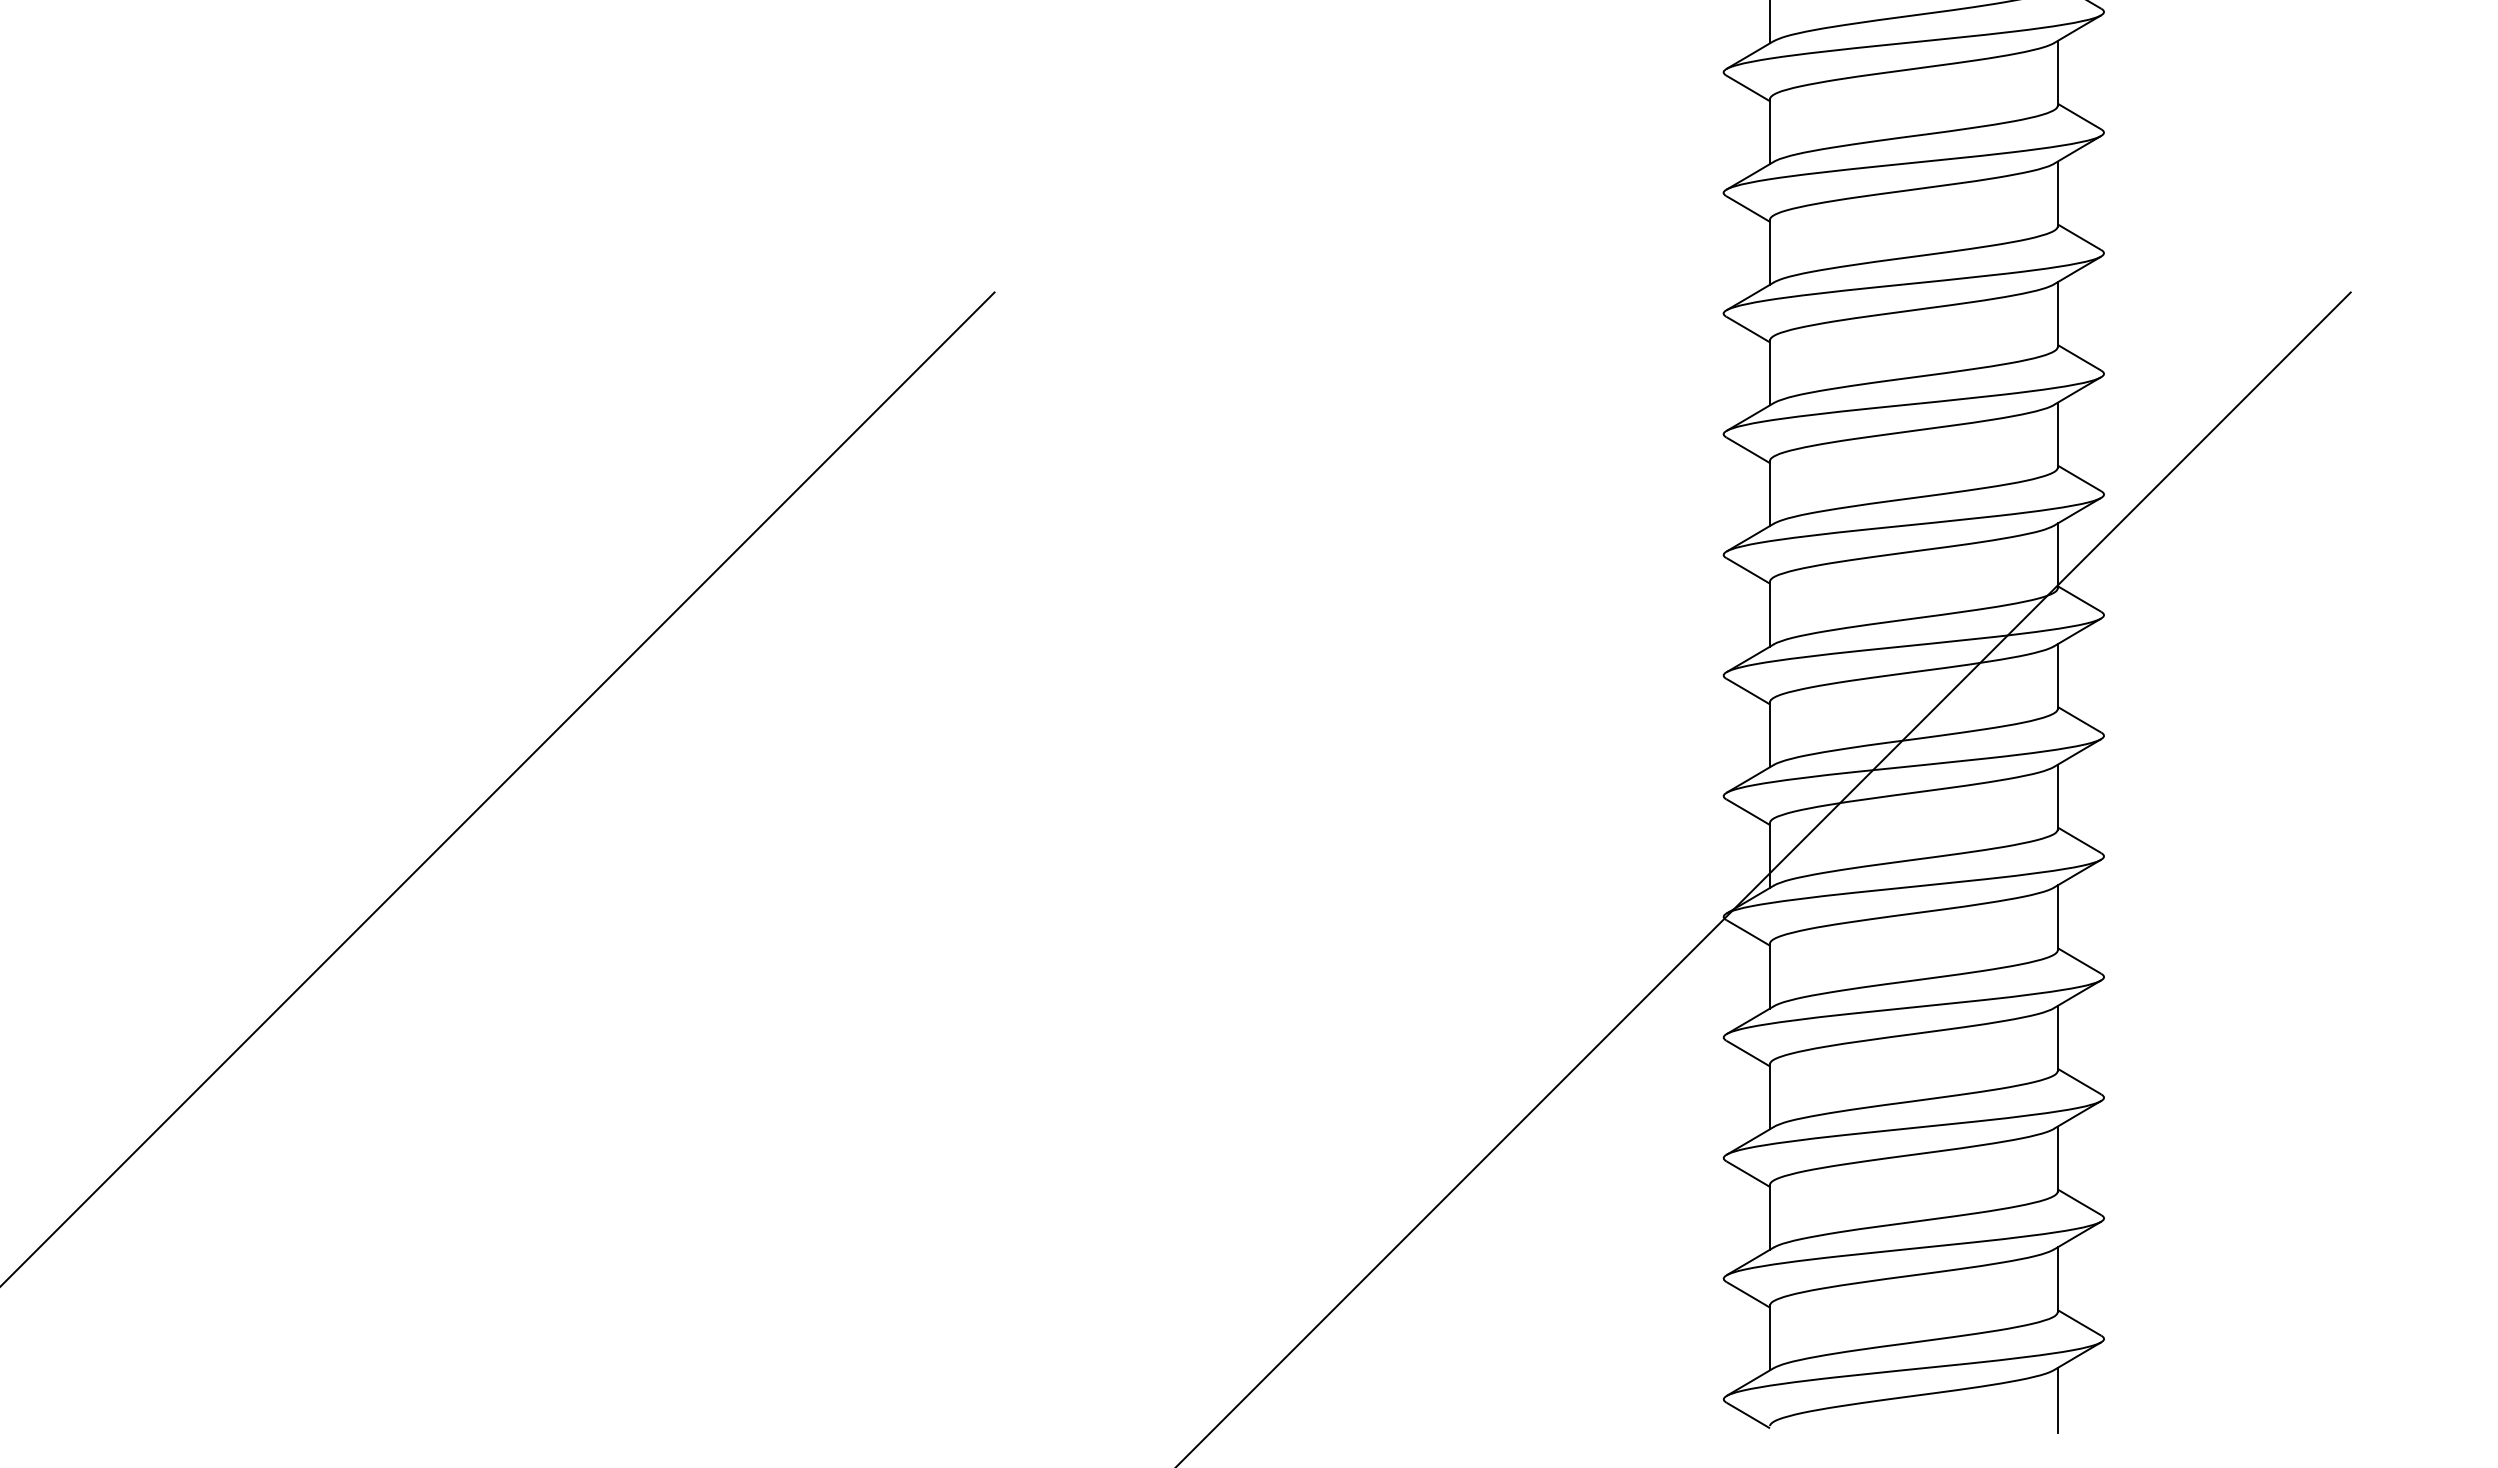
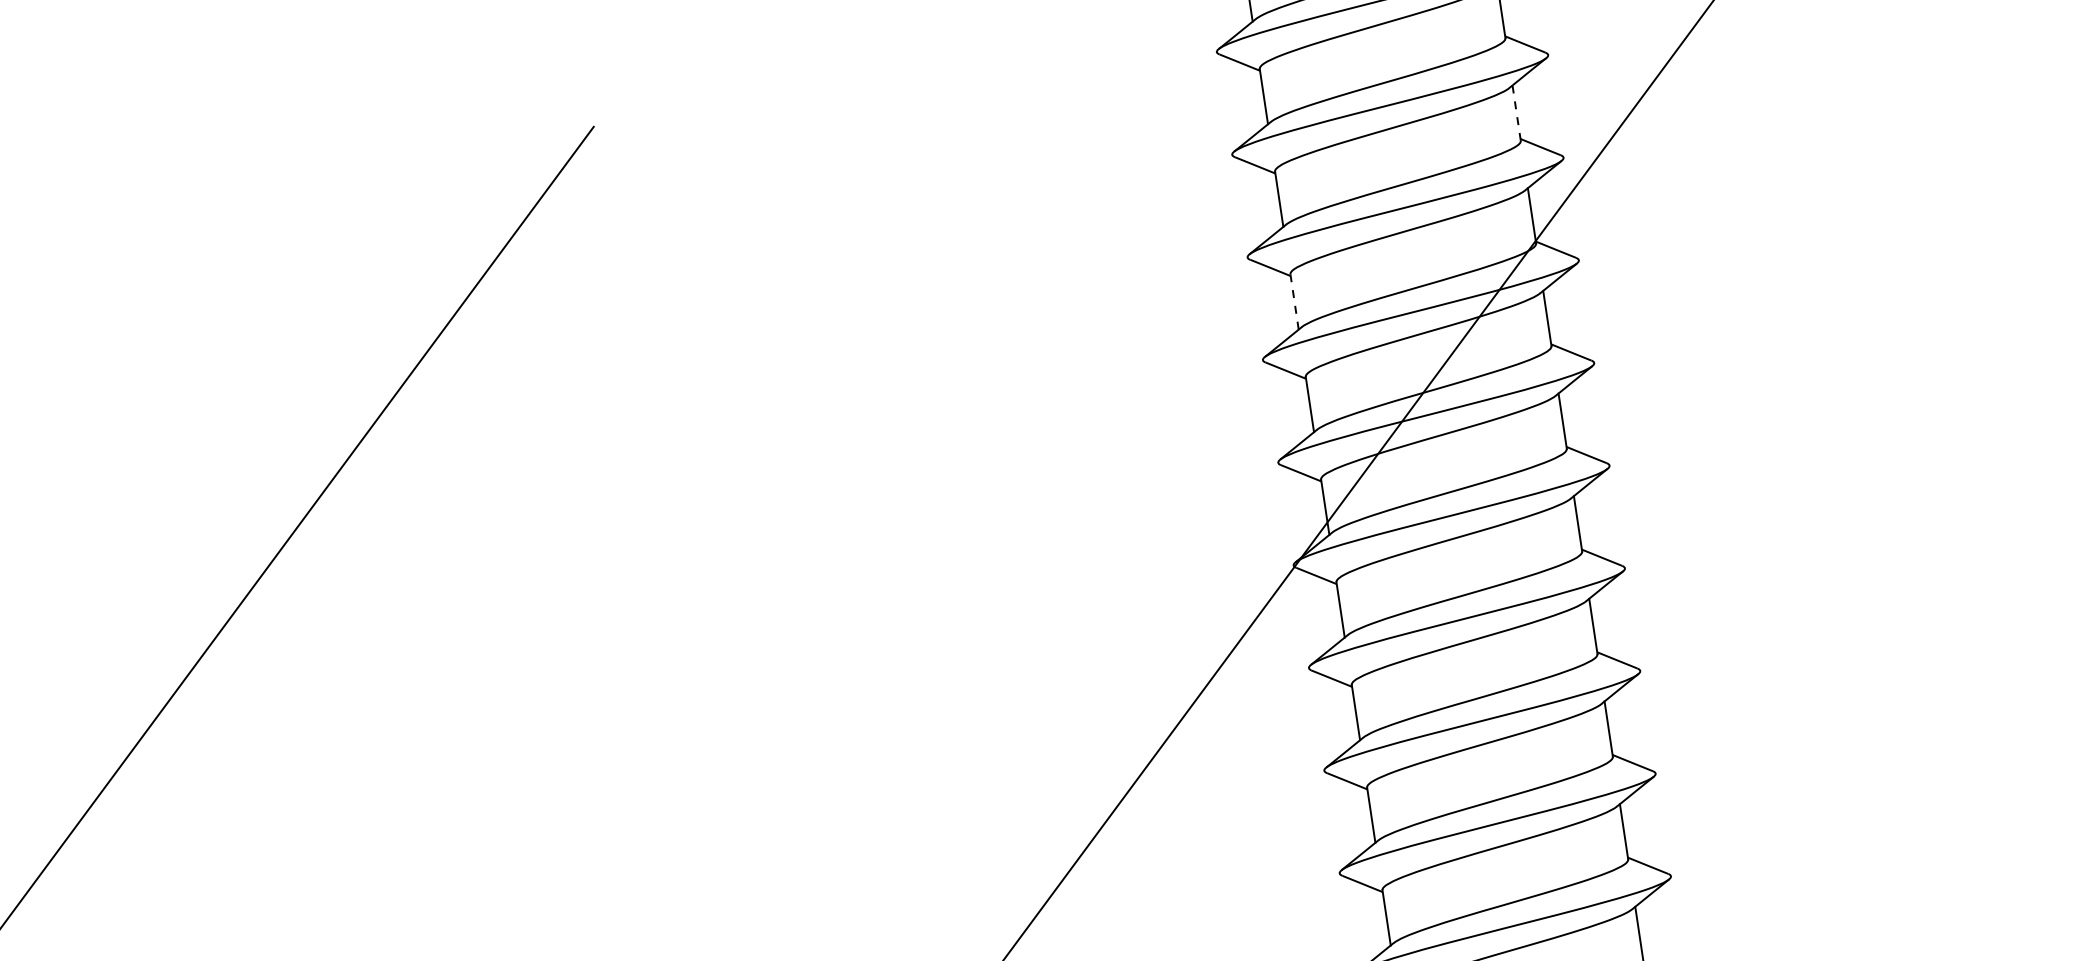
line: (2057, 434) -> (1516, 112), solid -> dashed
line: (1770, 614) -> (1295, 302), solid -> dashed

